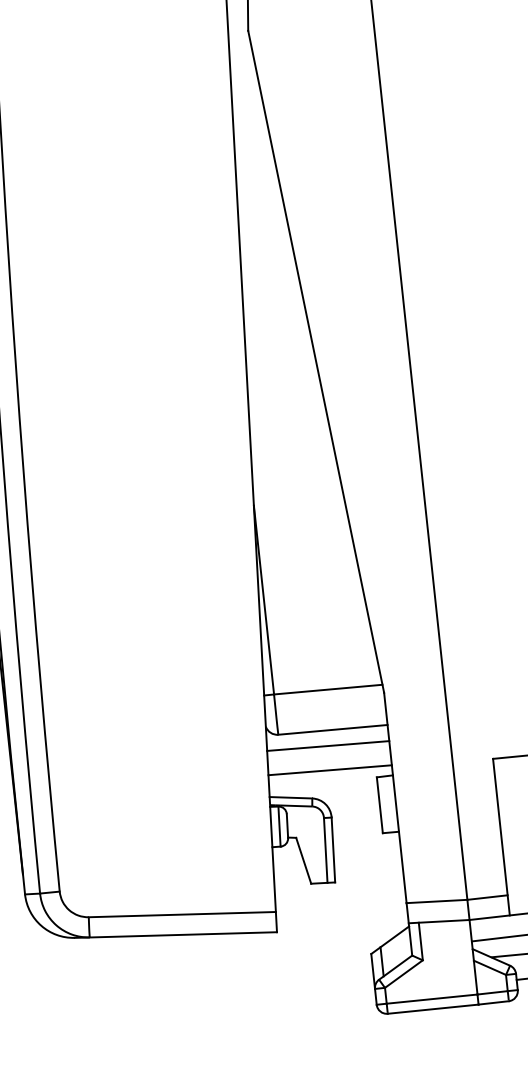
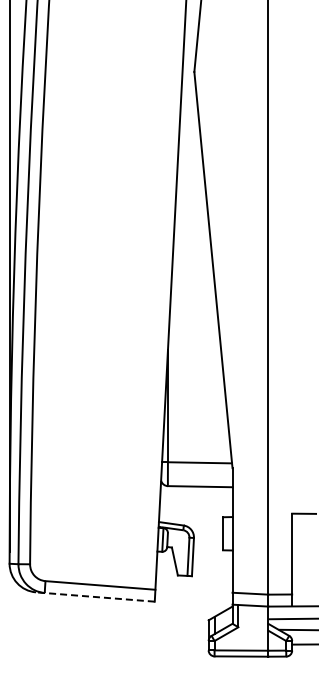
line: (328, 745) -> (196, 495), removed
line: (329, 770) -> (195, 510), removed
line: (176, 935) -> (95, 597), solid -> dashed

